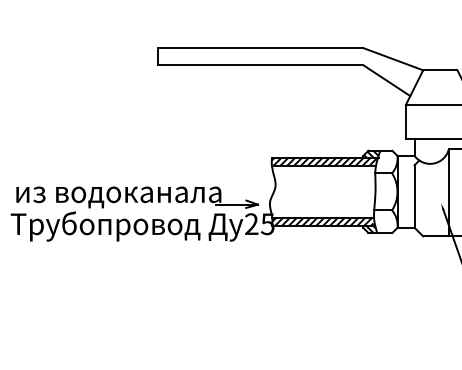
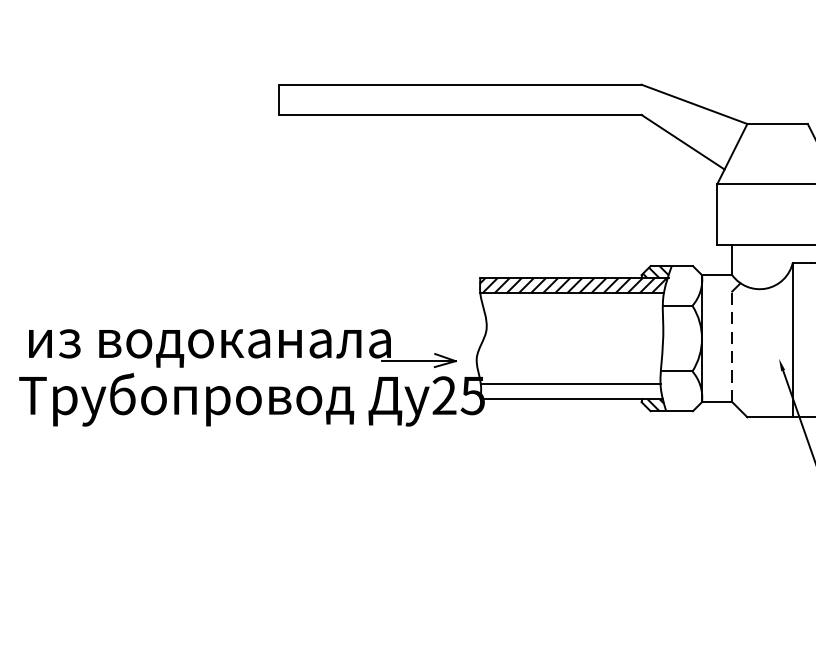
line: (414, 196) -> (732, 346), solid -> dashed
hatch: (322, 221) -> (569, 390), removed

